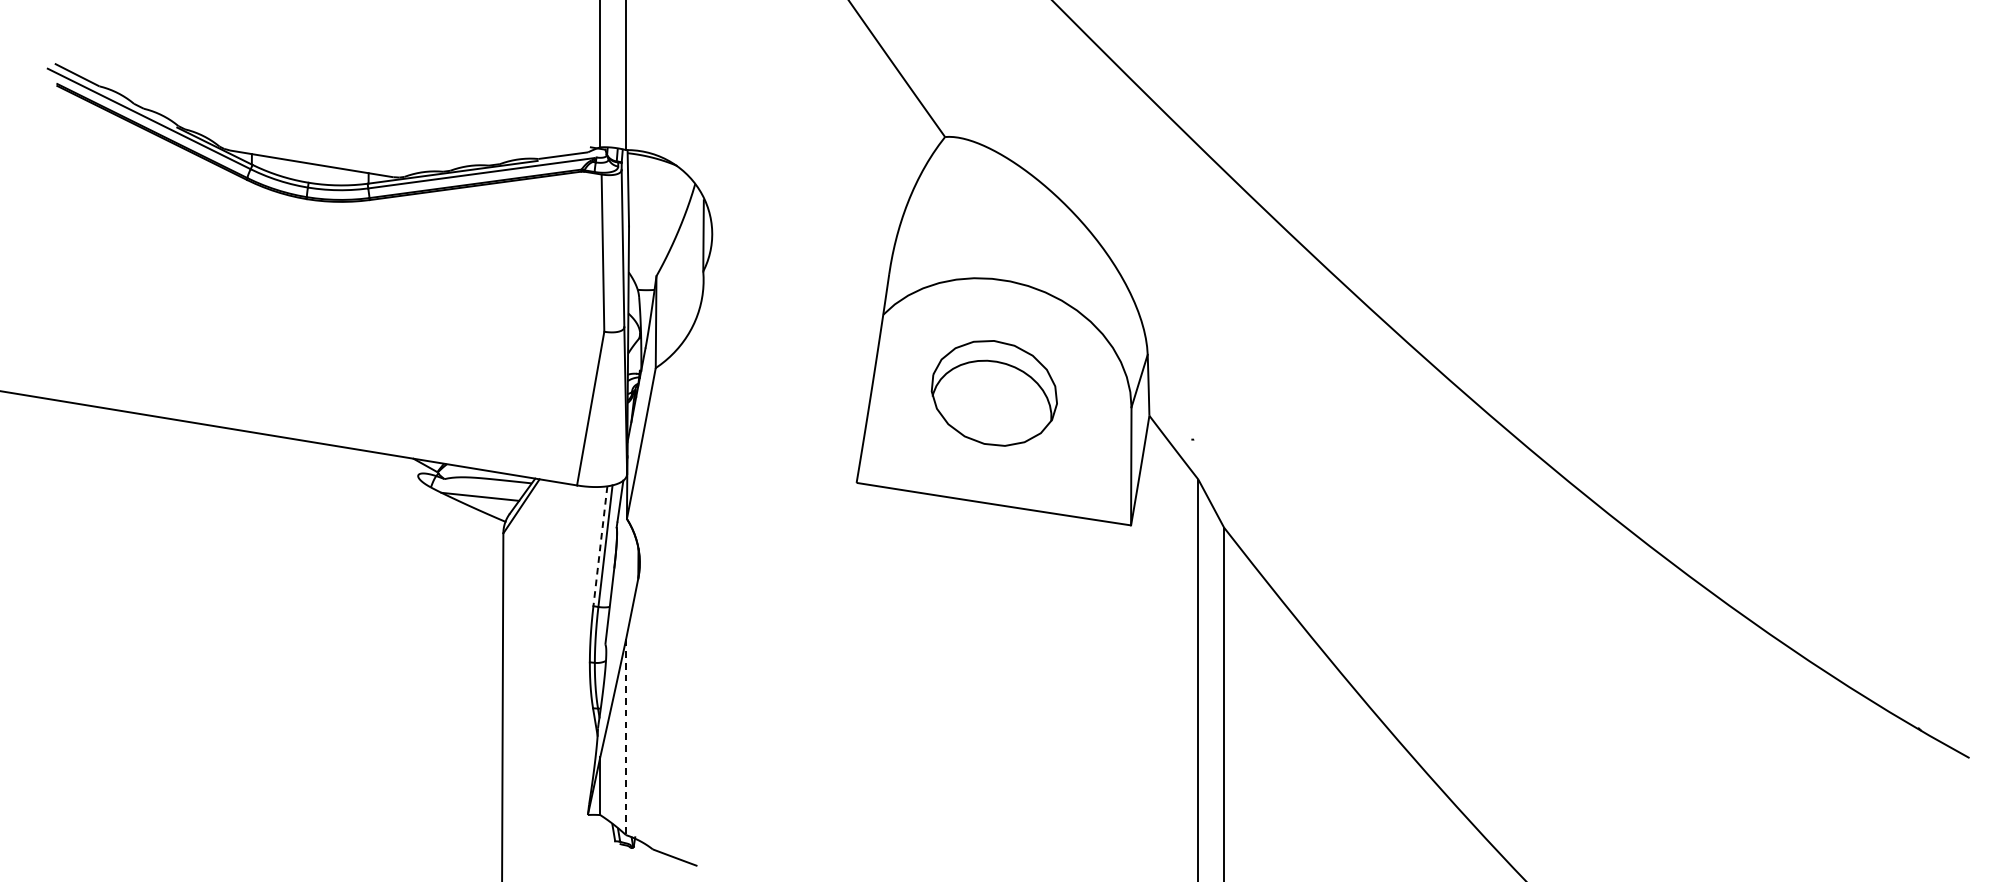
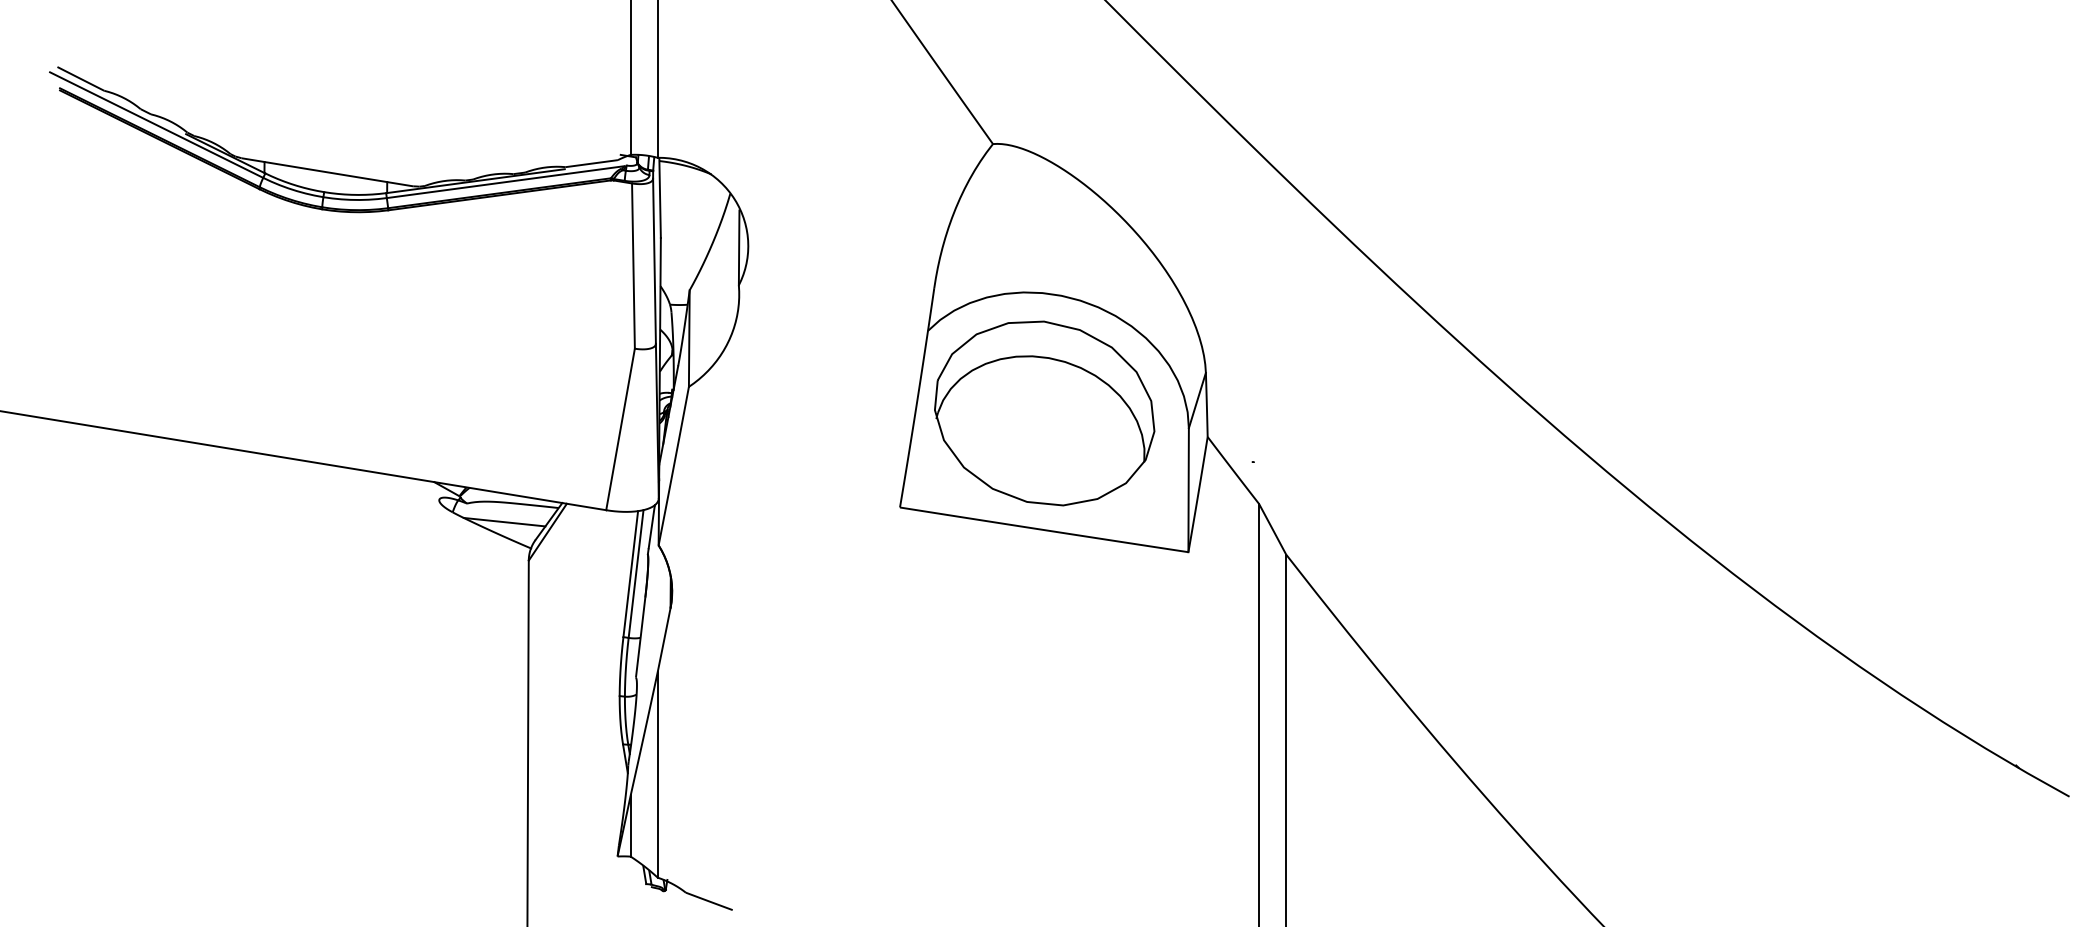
part: (994, 393) -> (1044, 413), size x1.67
line: (600, 546) -> (630, 574), dashed -> solid
line: (625, 736) -> (657, 774), dashed -> solid

